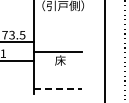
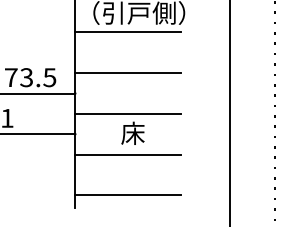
line: (58, 14) -> (128, 32), added
line: (58, 33) -> (128, 73), added
line: (58, 70) -> (128, 155), added
line: (58, 88) -> (128, 194), dashed -> solid

